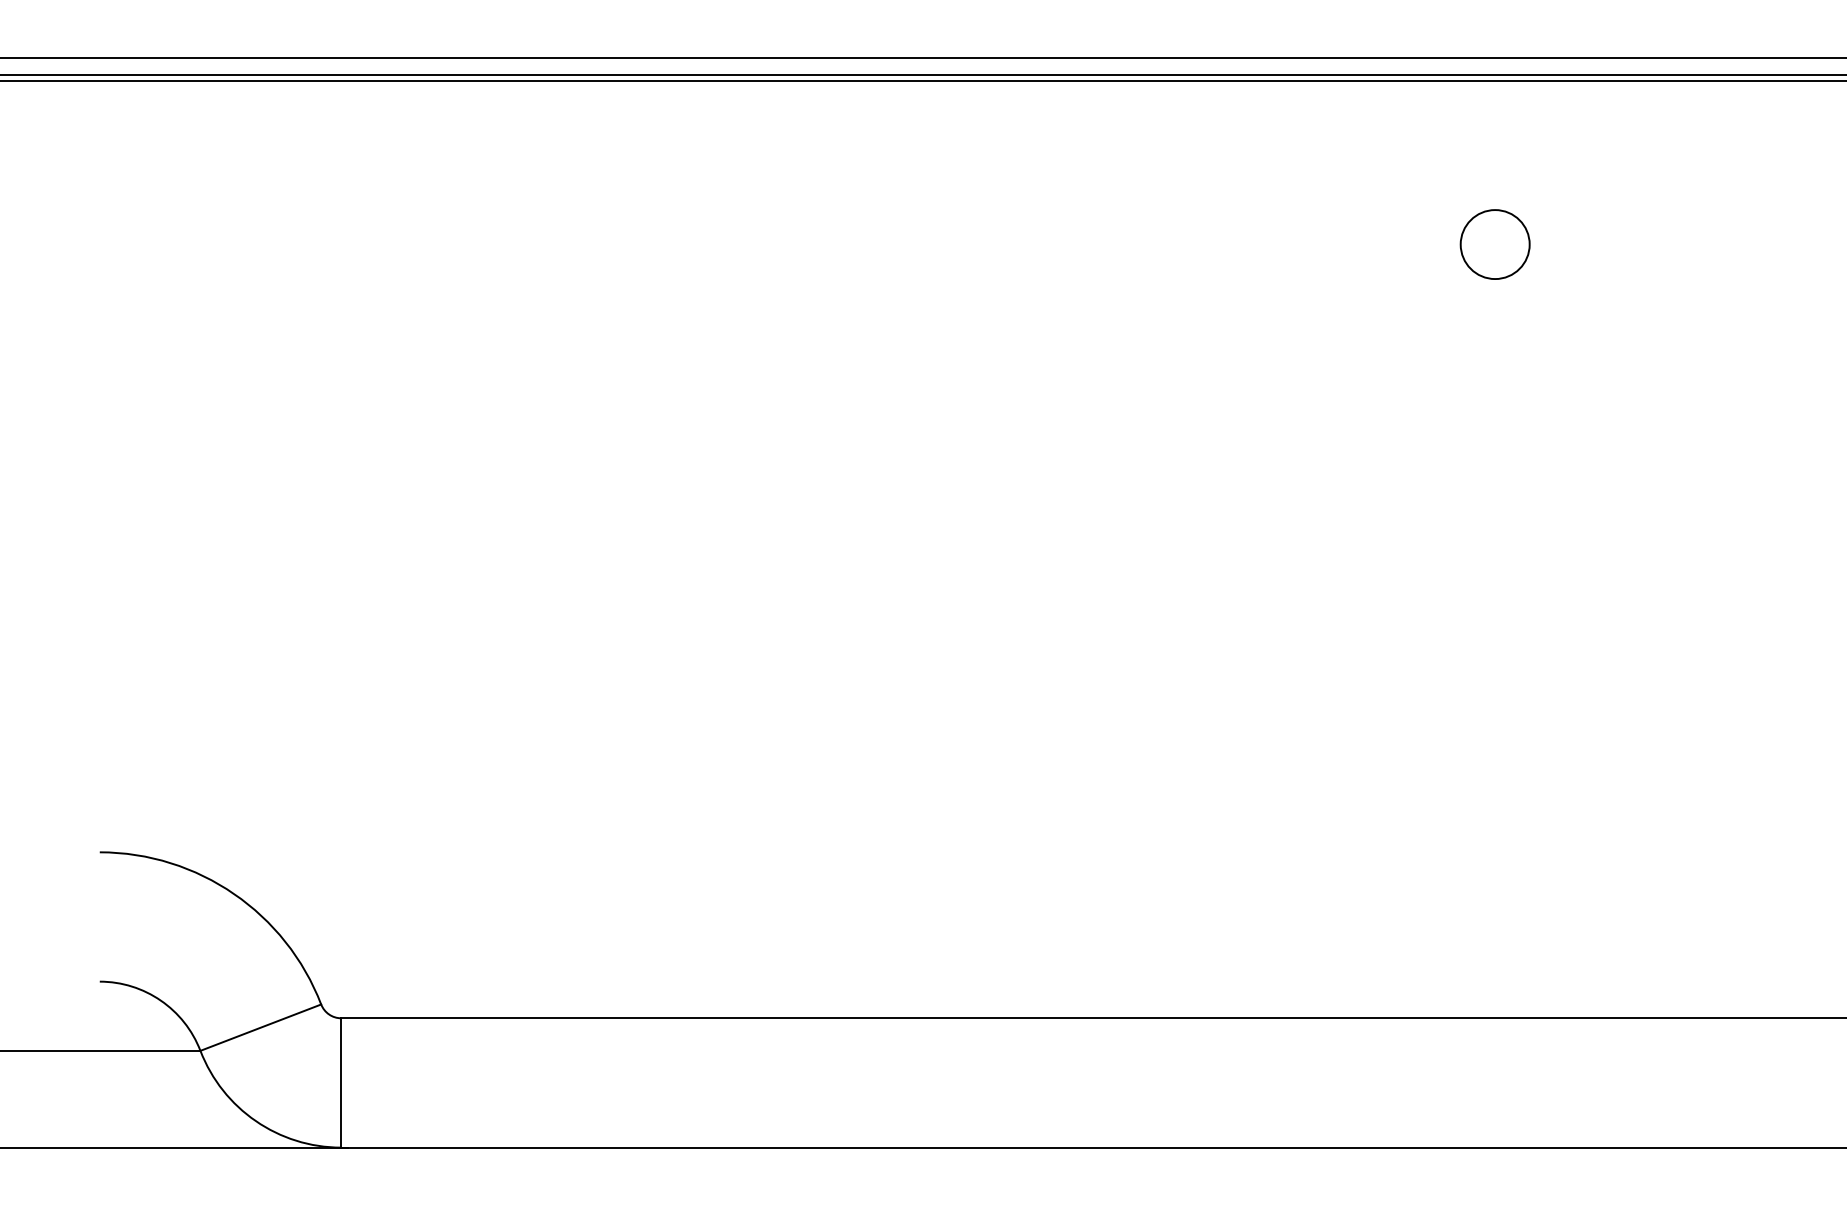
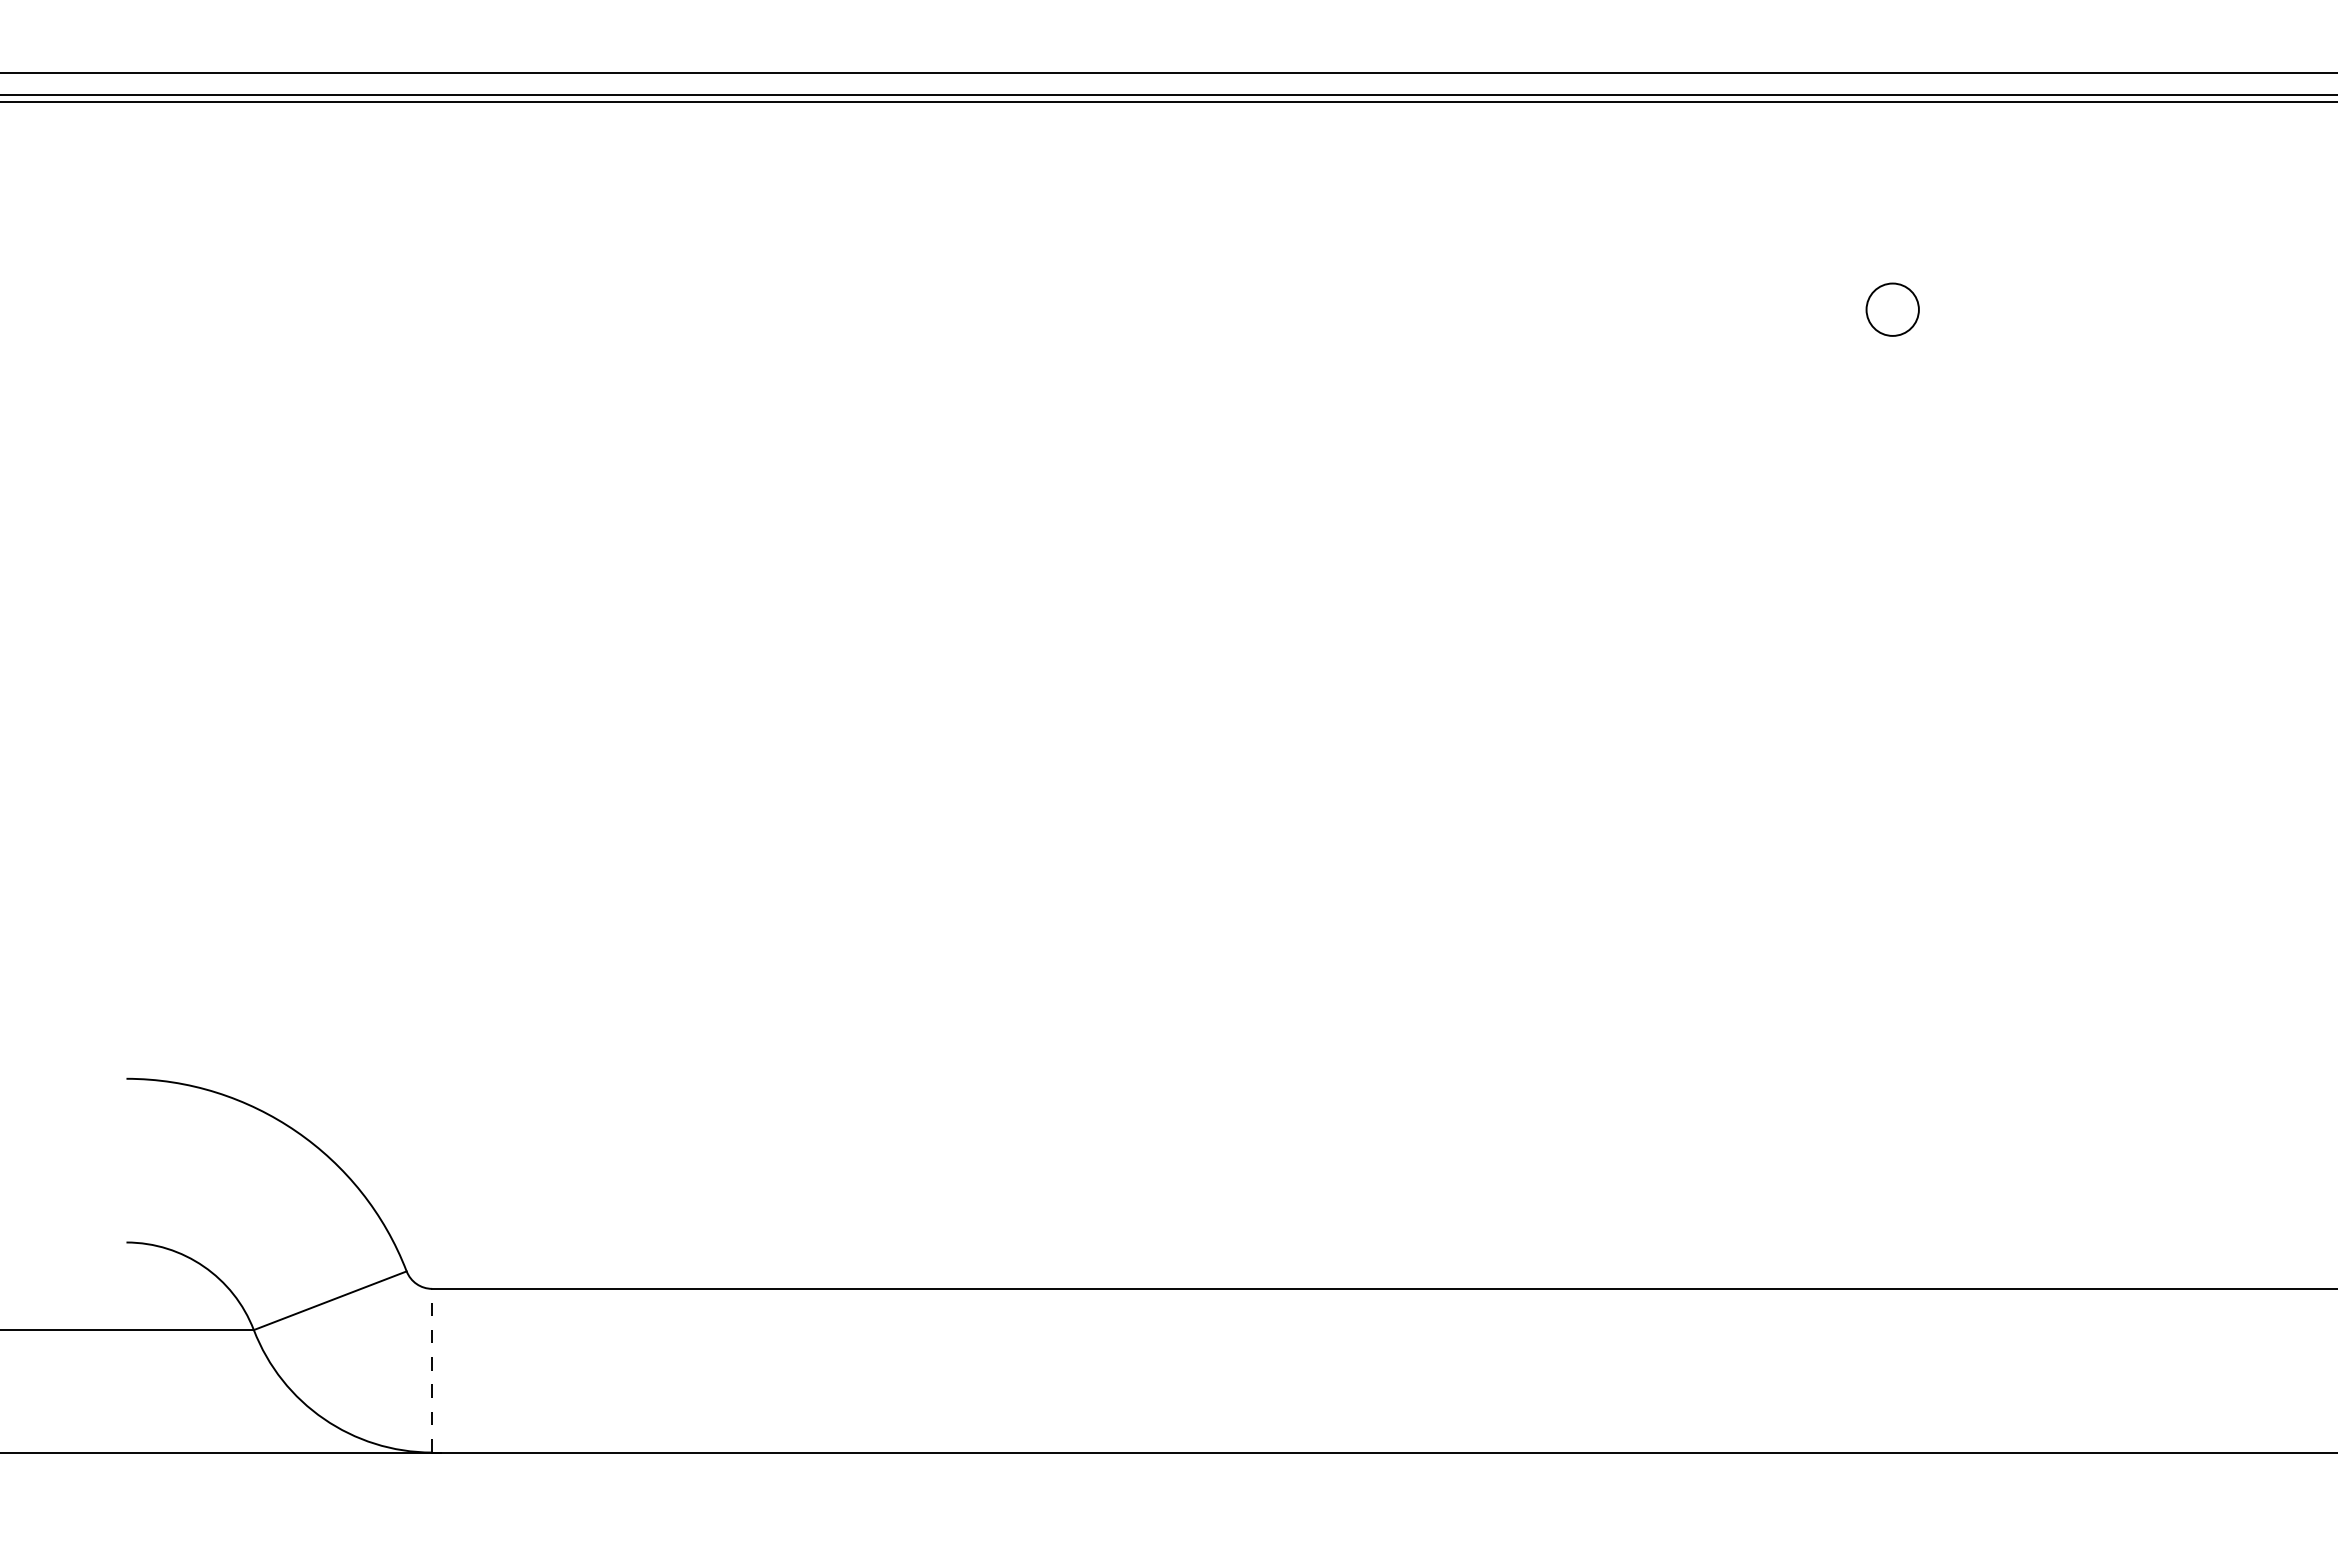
circle: (1495, 244) -> (1892, 309), size x0.6
line: (341, 1082) -> (432, 1370), solid -> dashed

